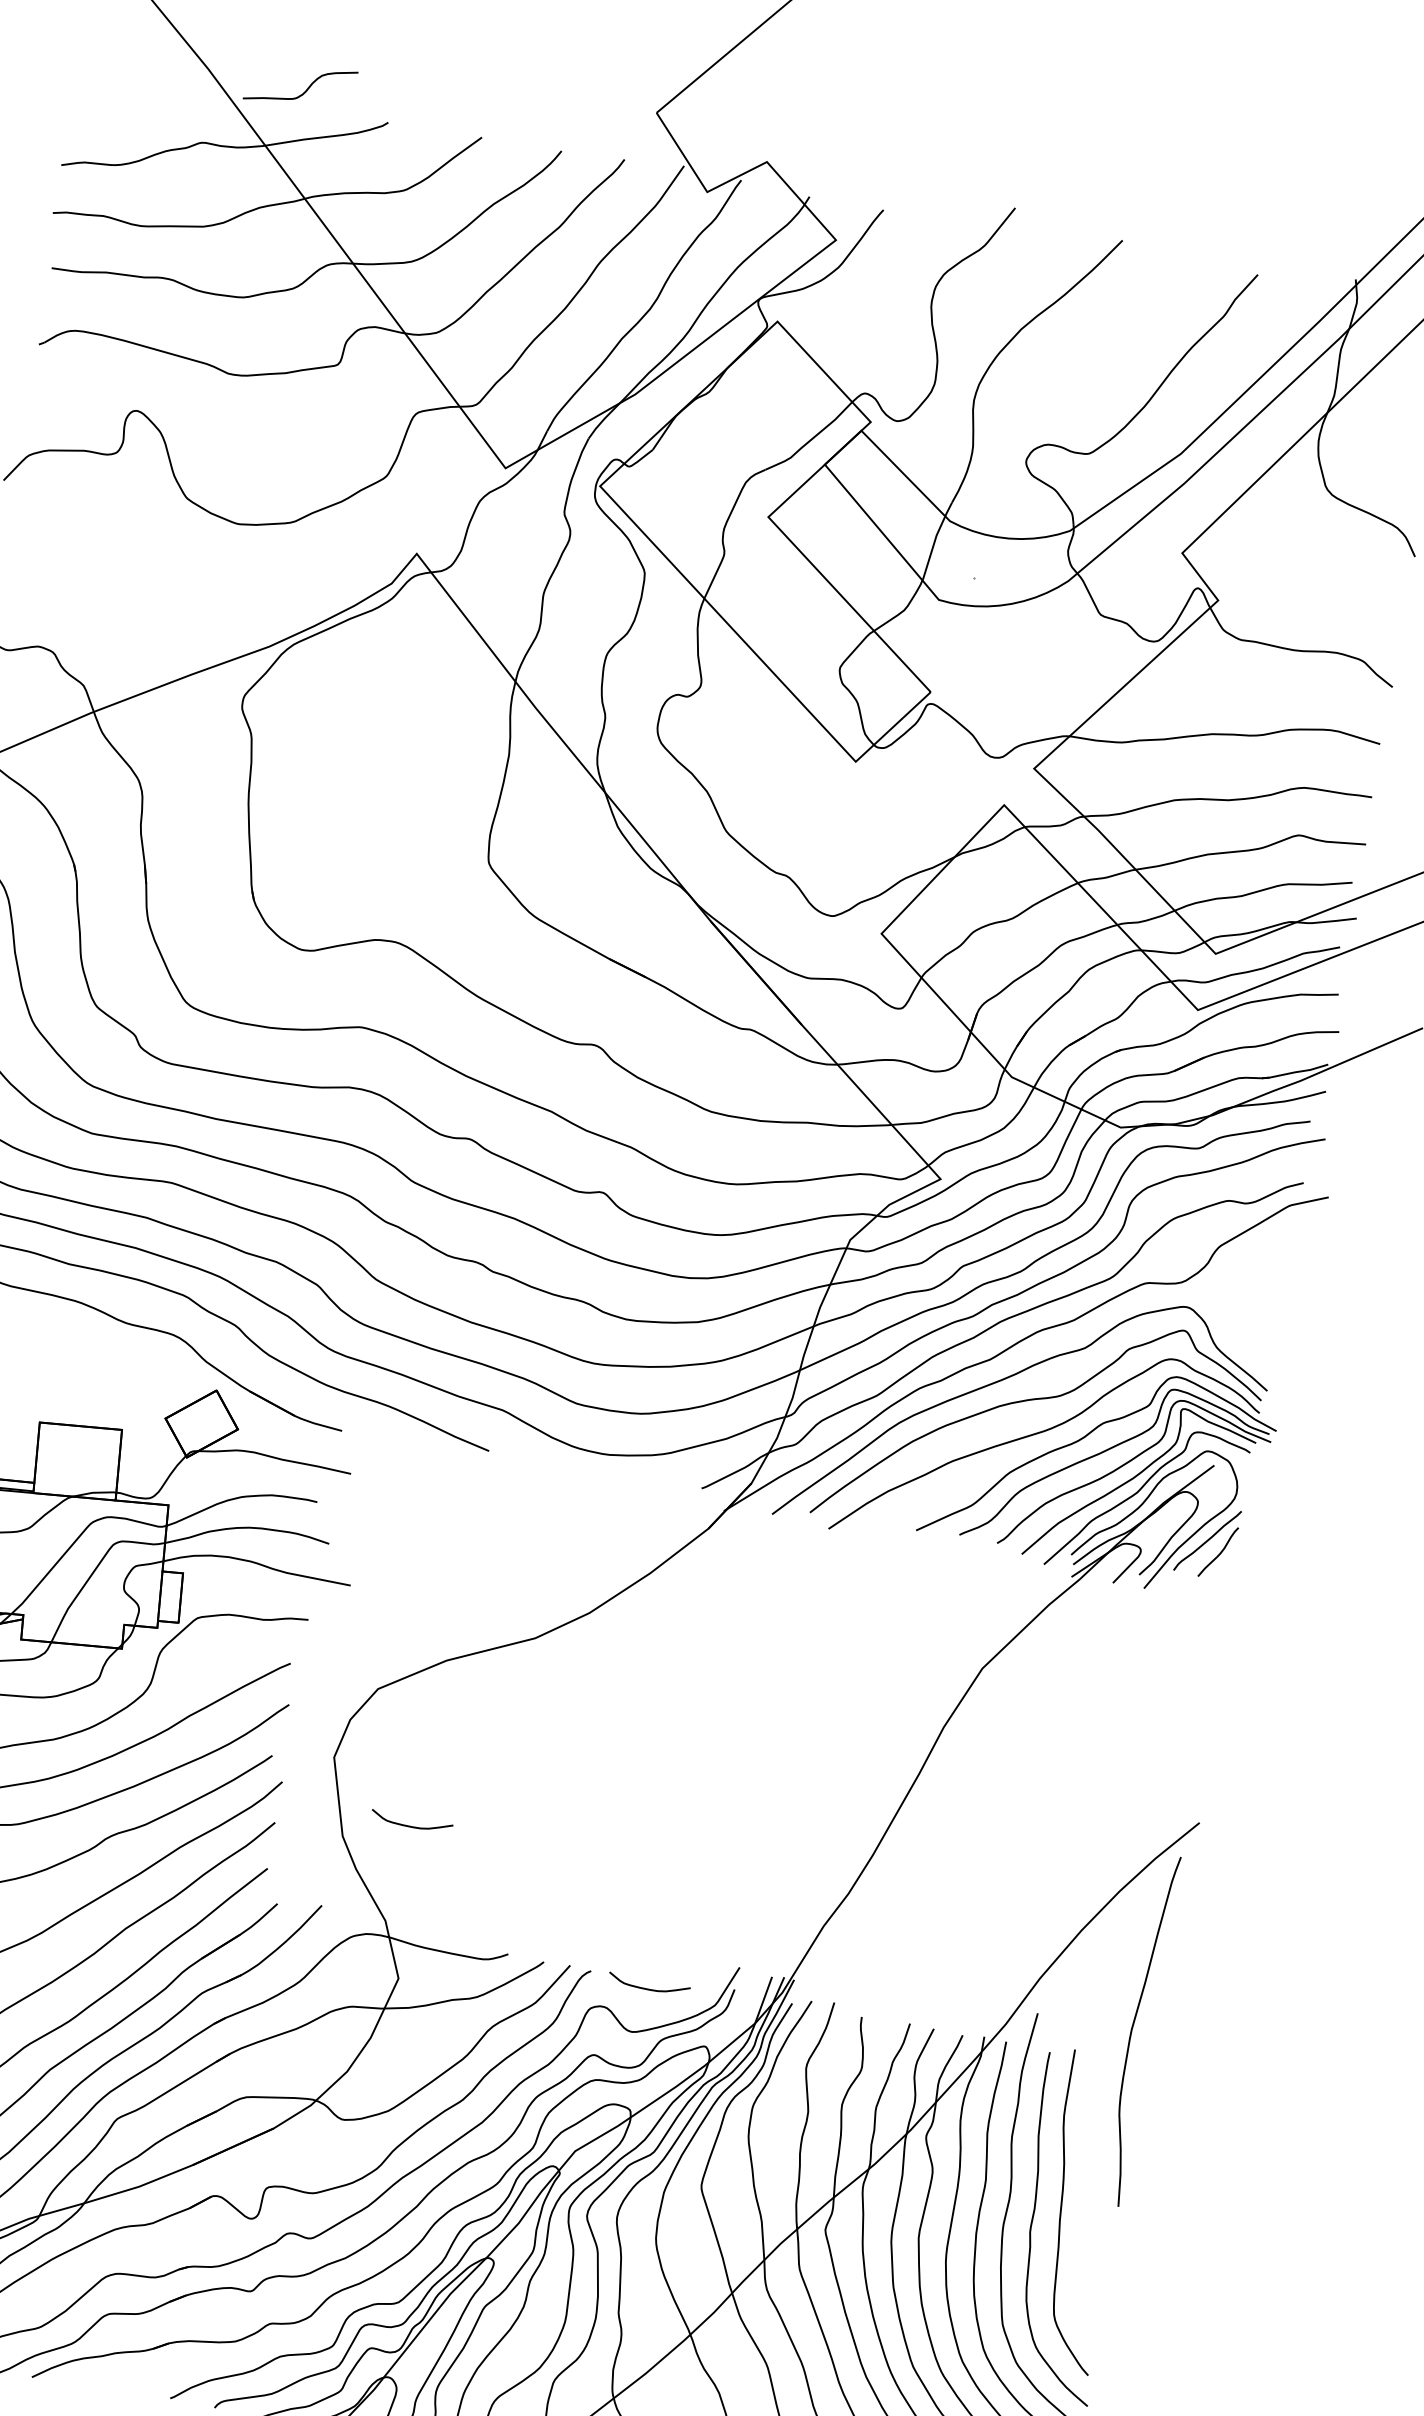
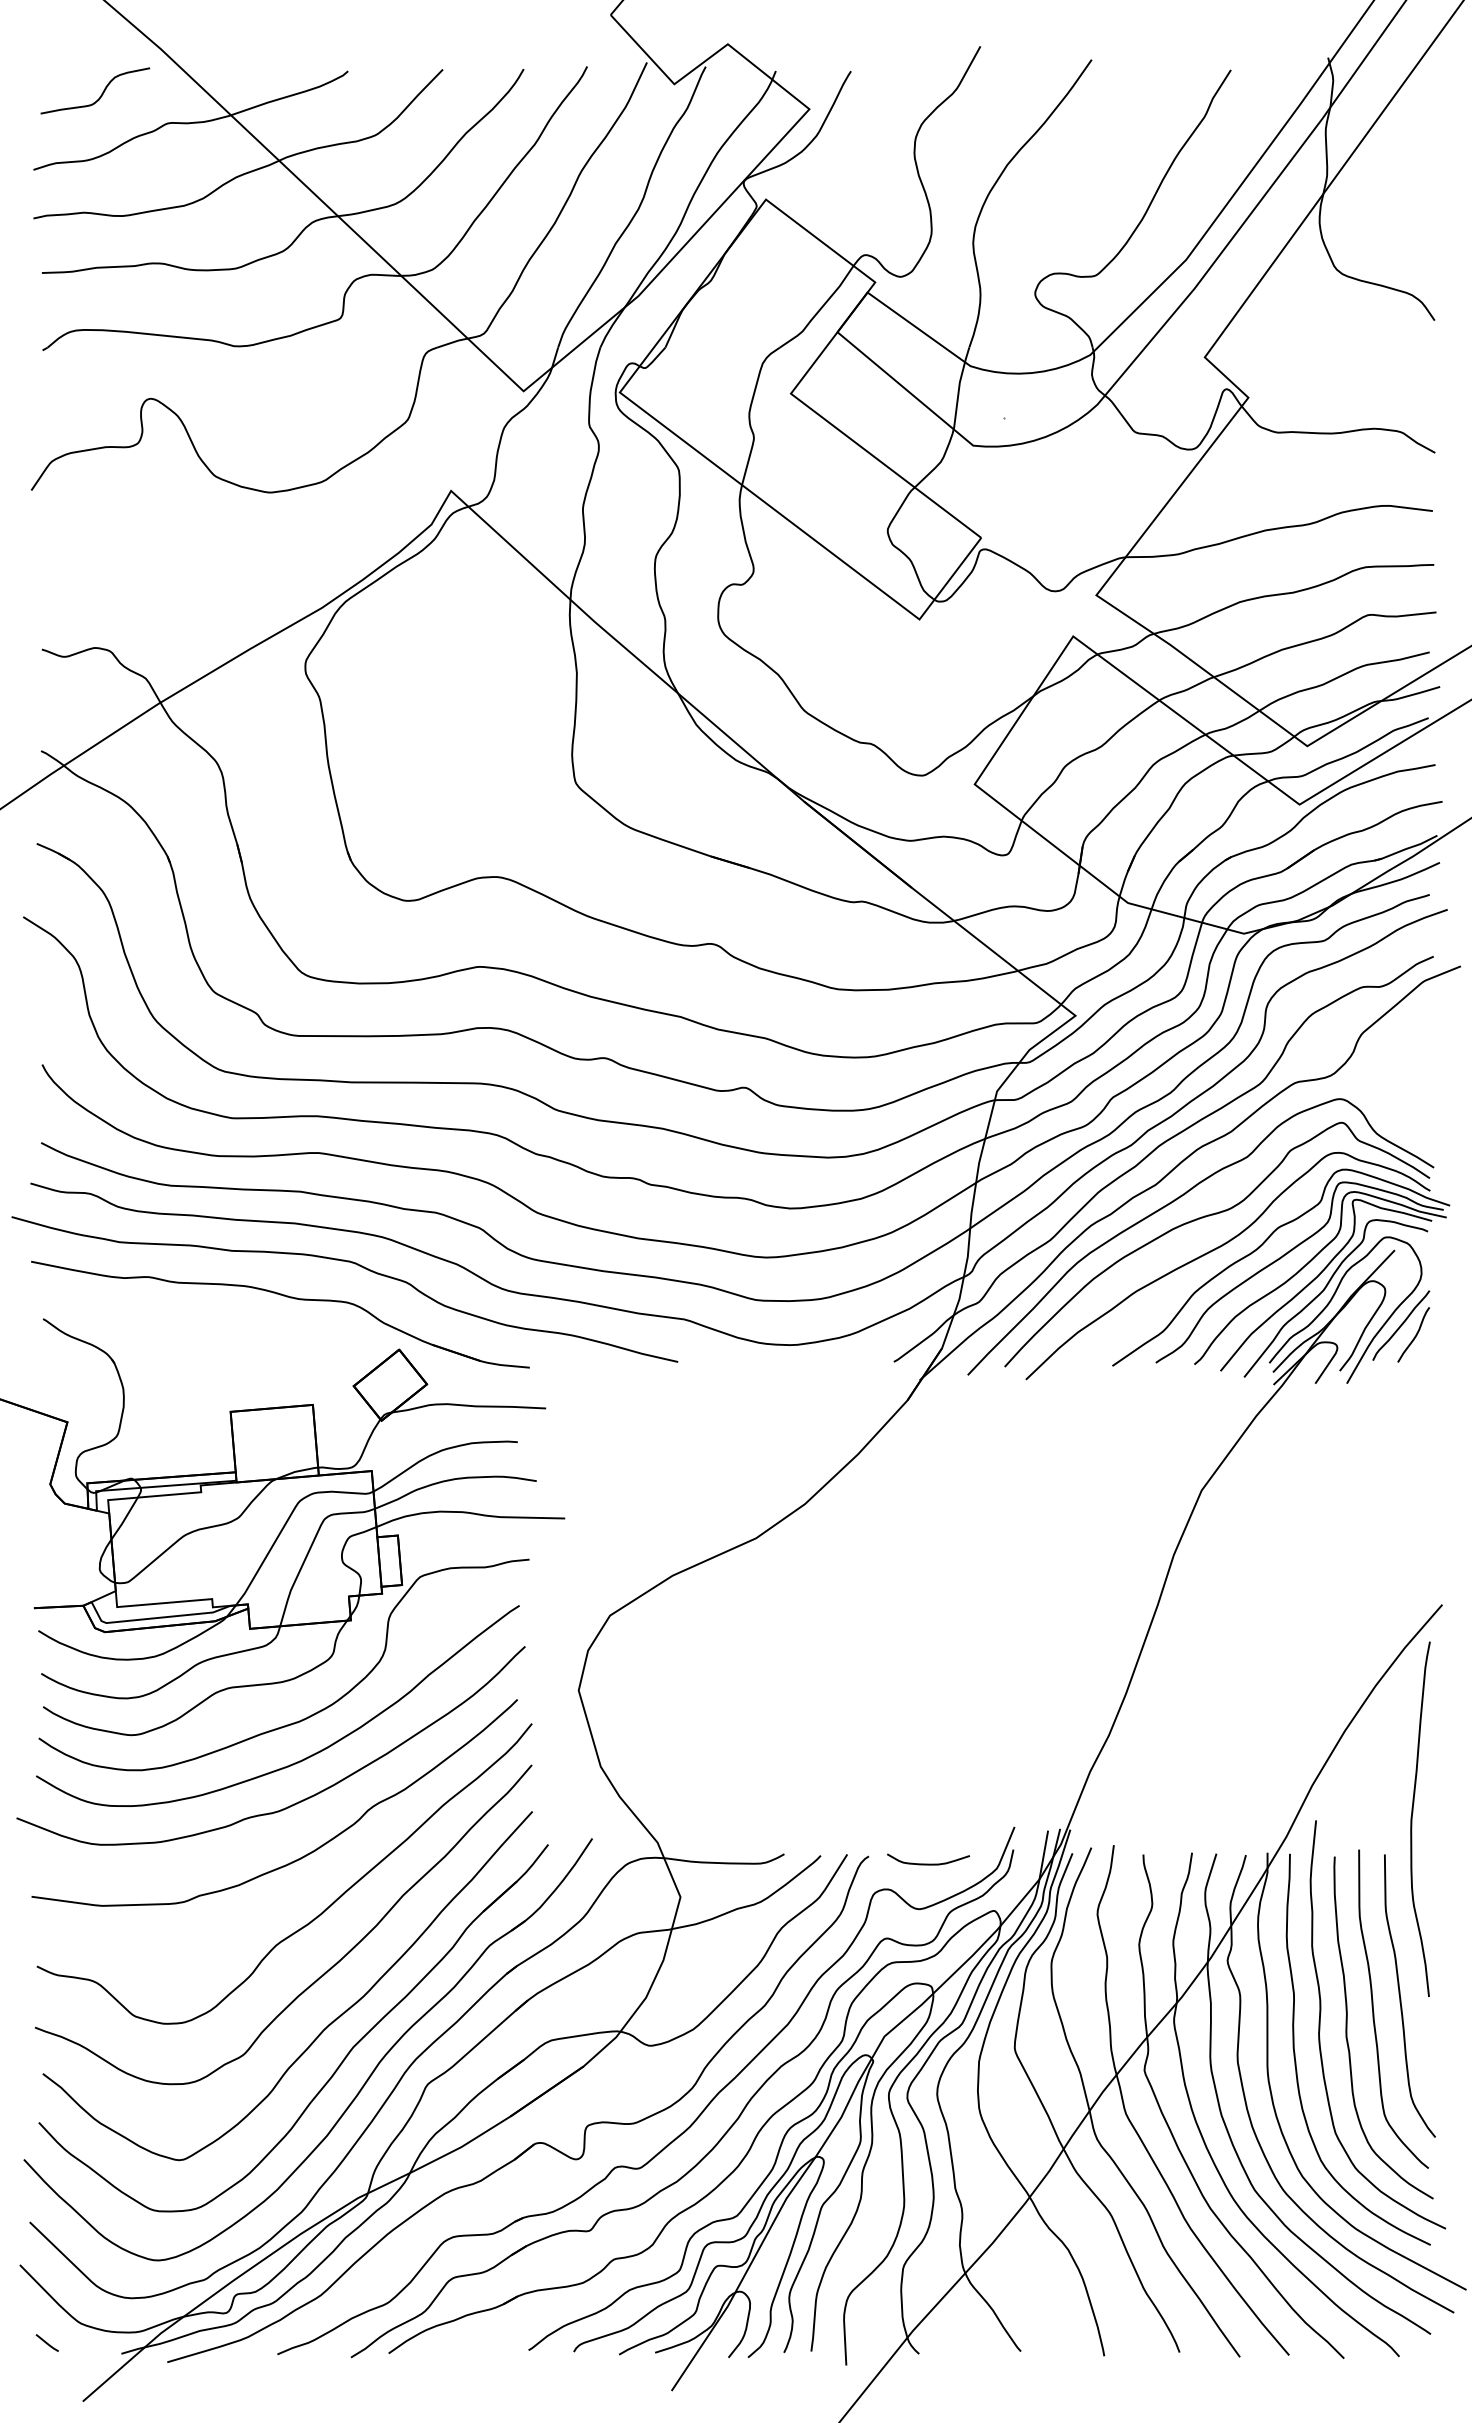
curve: (306, 89) -> (101, 93), moved
curve: (411, 1825) -> (666, 1744), removed
curve: (1090, 2203) -> (1401, 1998), added

